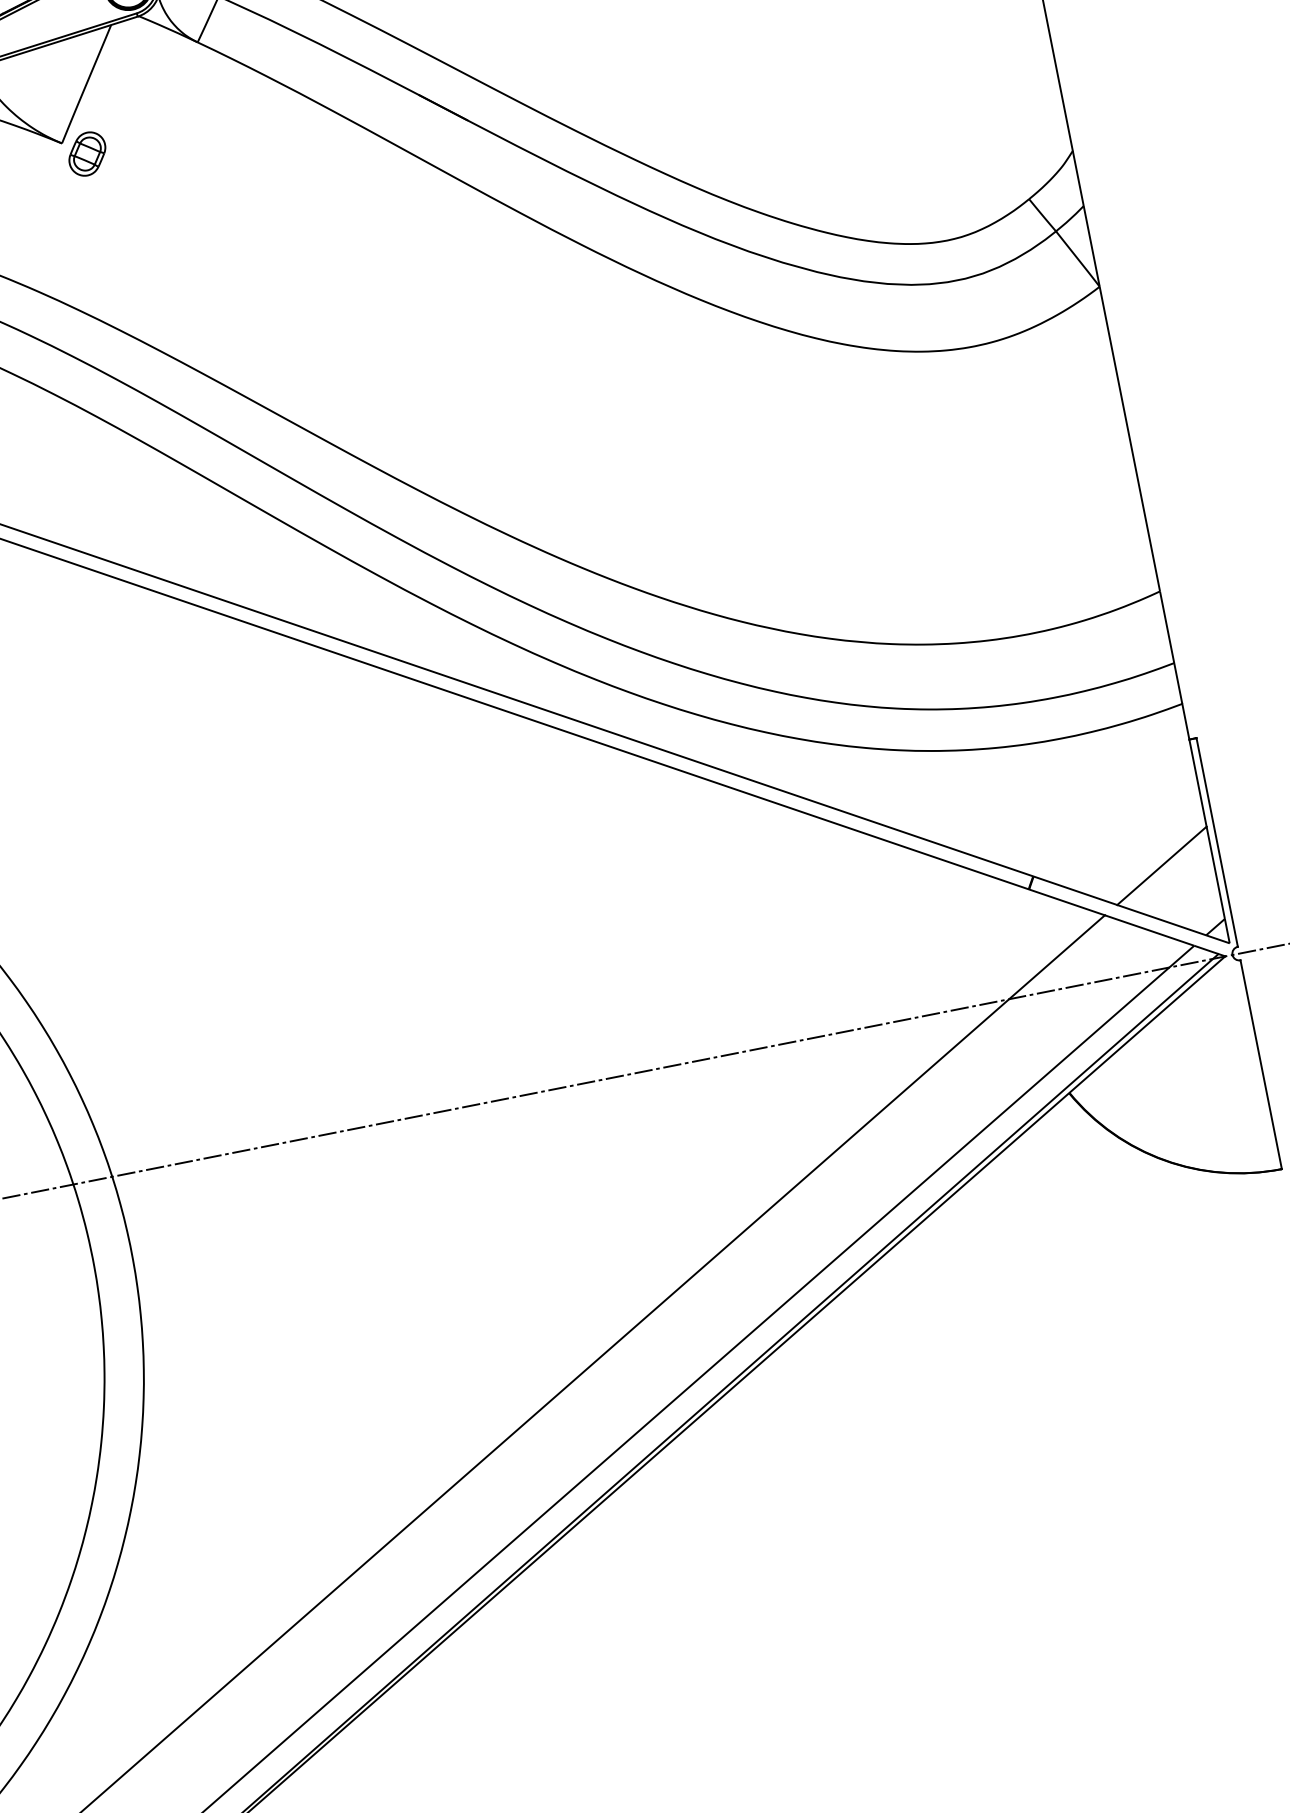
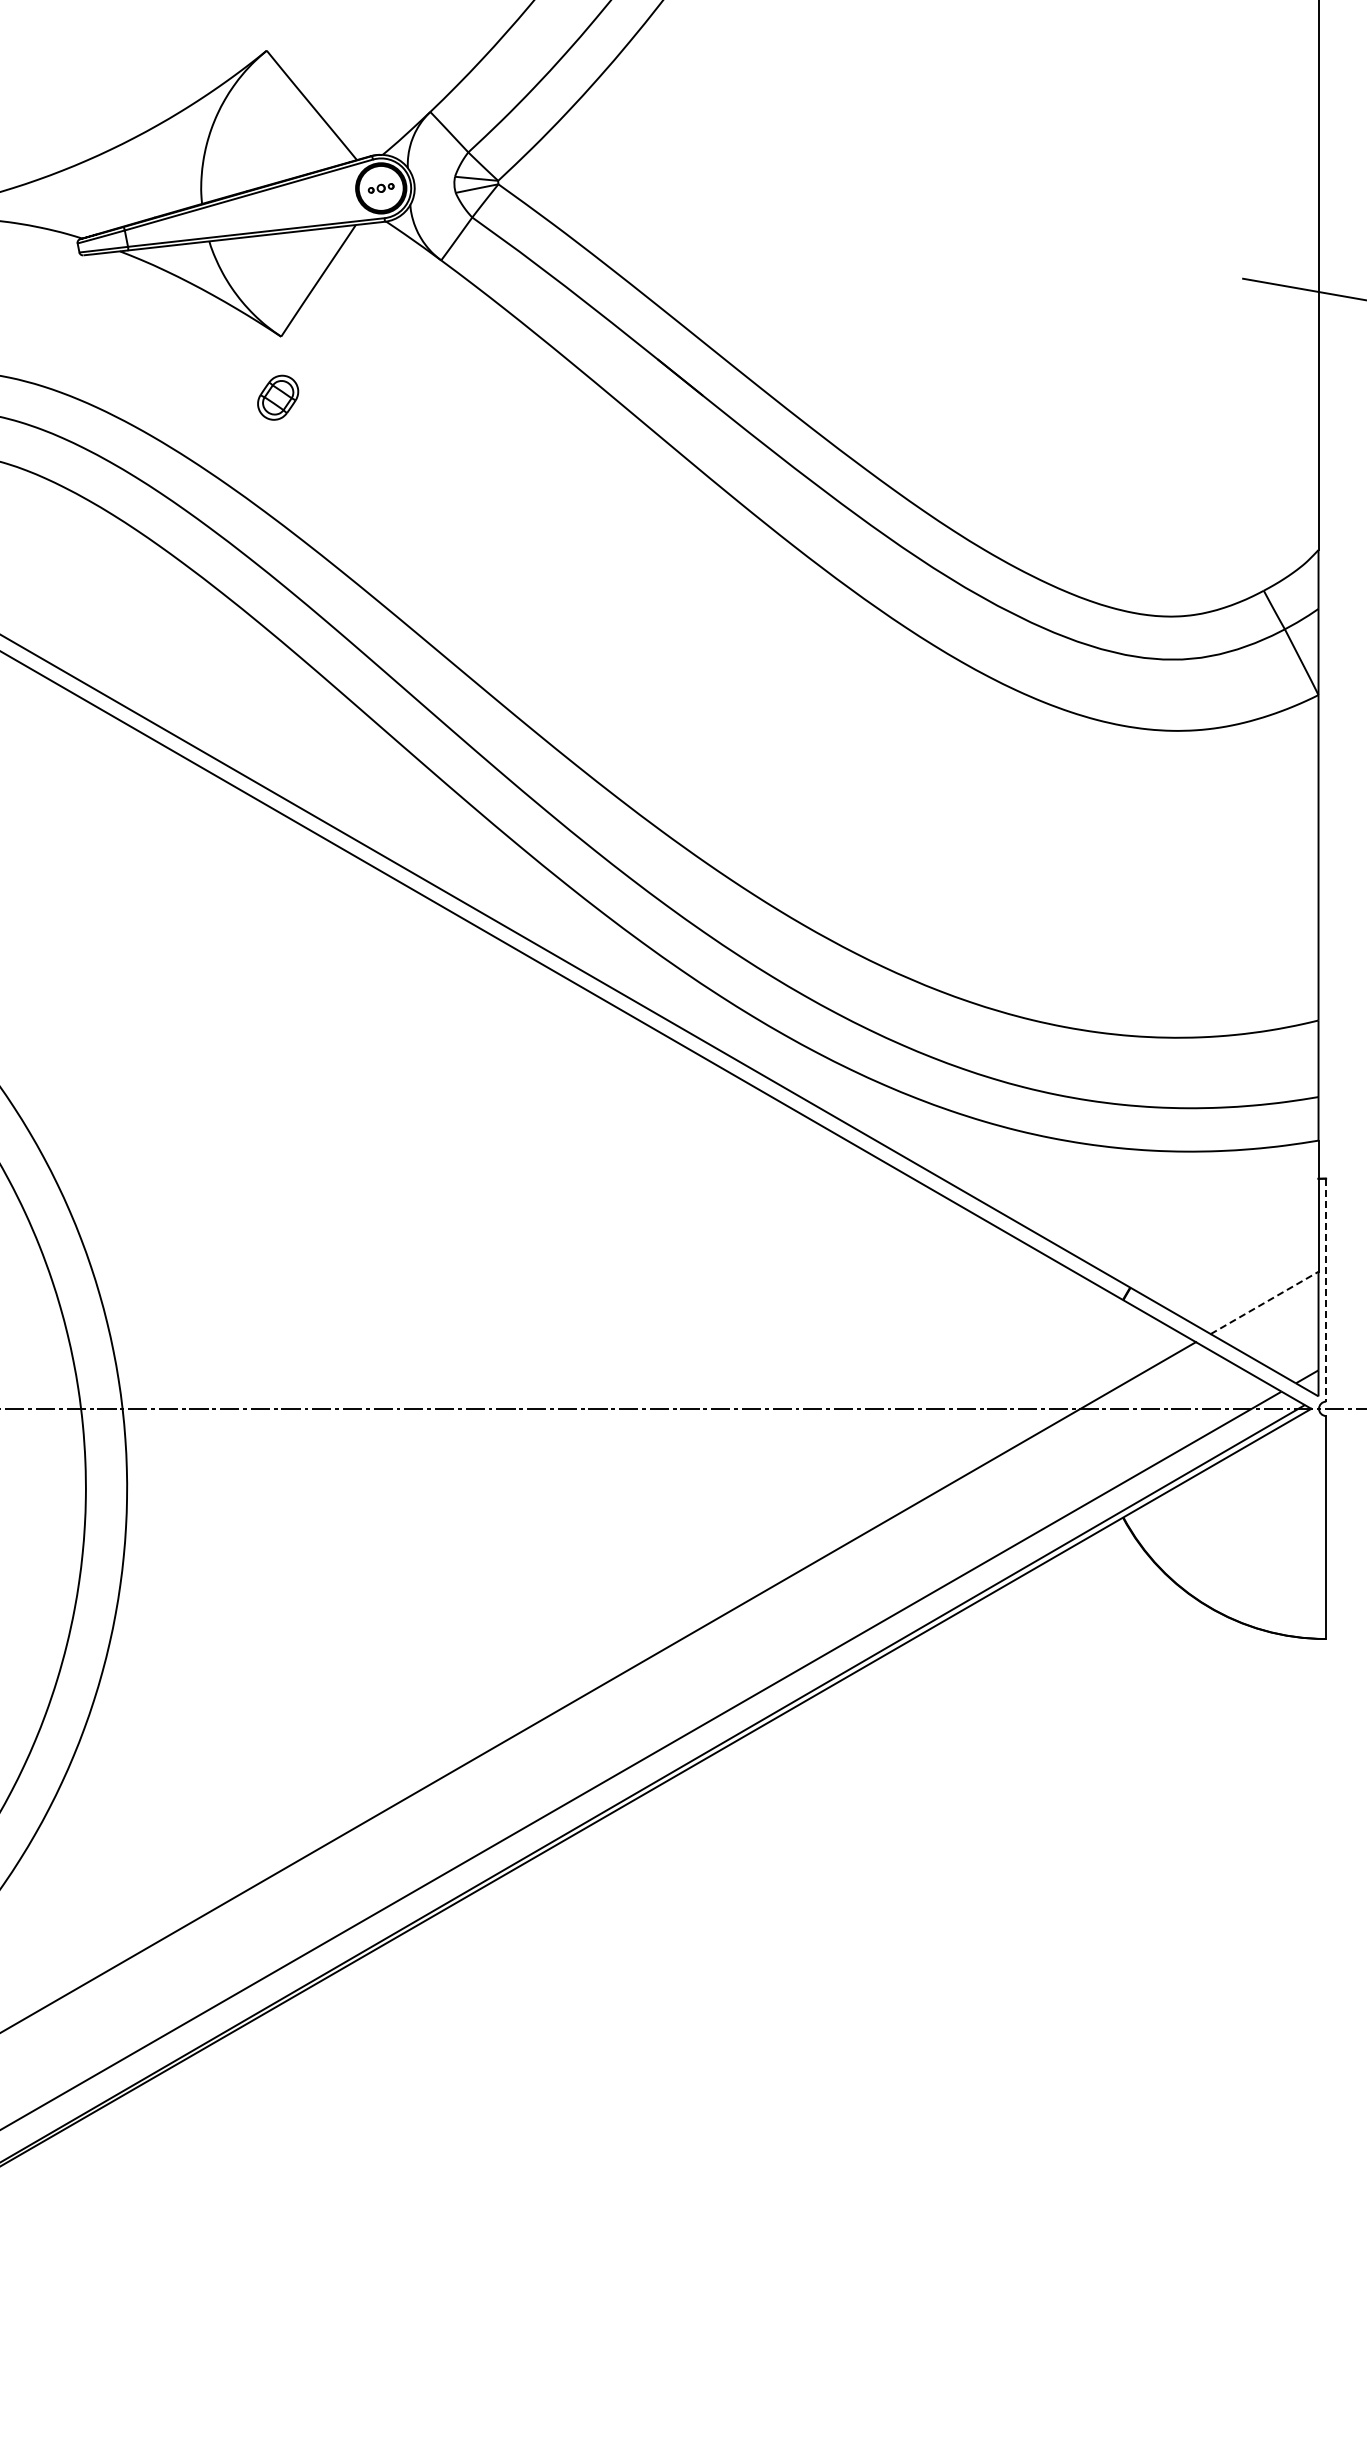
part: (87, 153) -> (278, 397), moved
line: (1217, 842) -> (1326, 1290), solid -> dashed
line: (1162, 865) -> (1265, 1302), solid -> dashed

